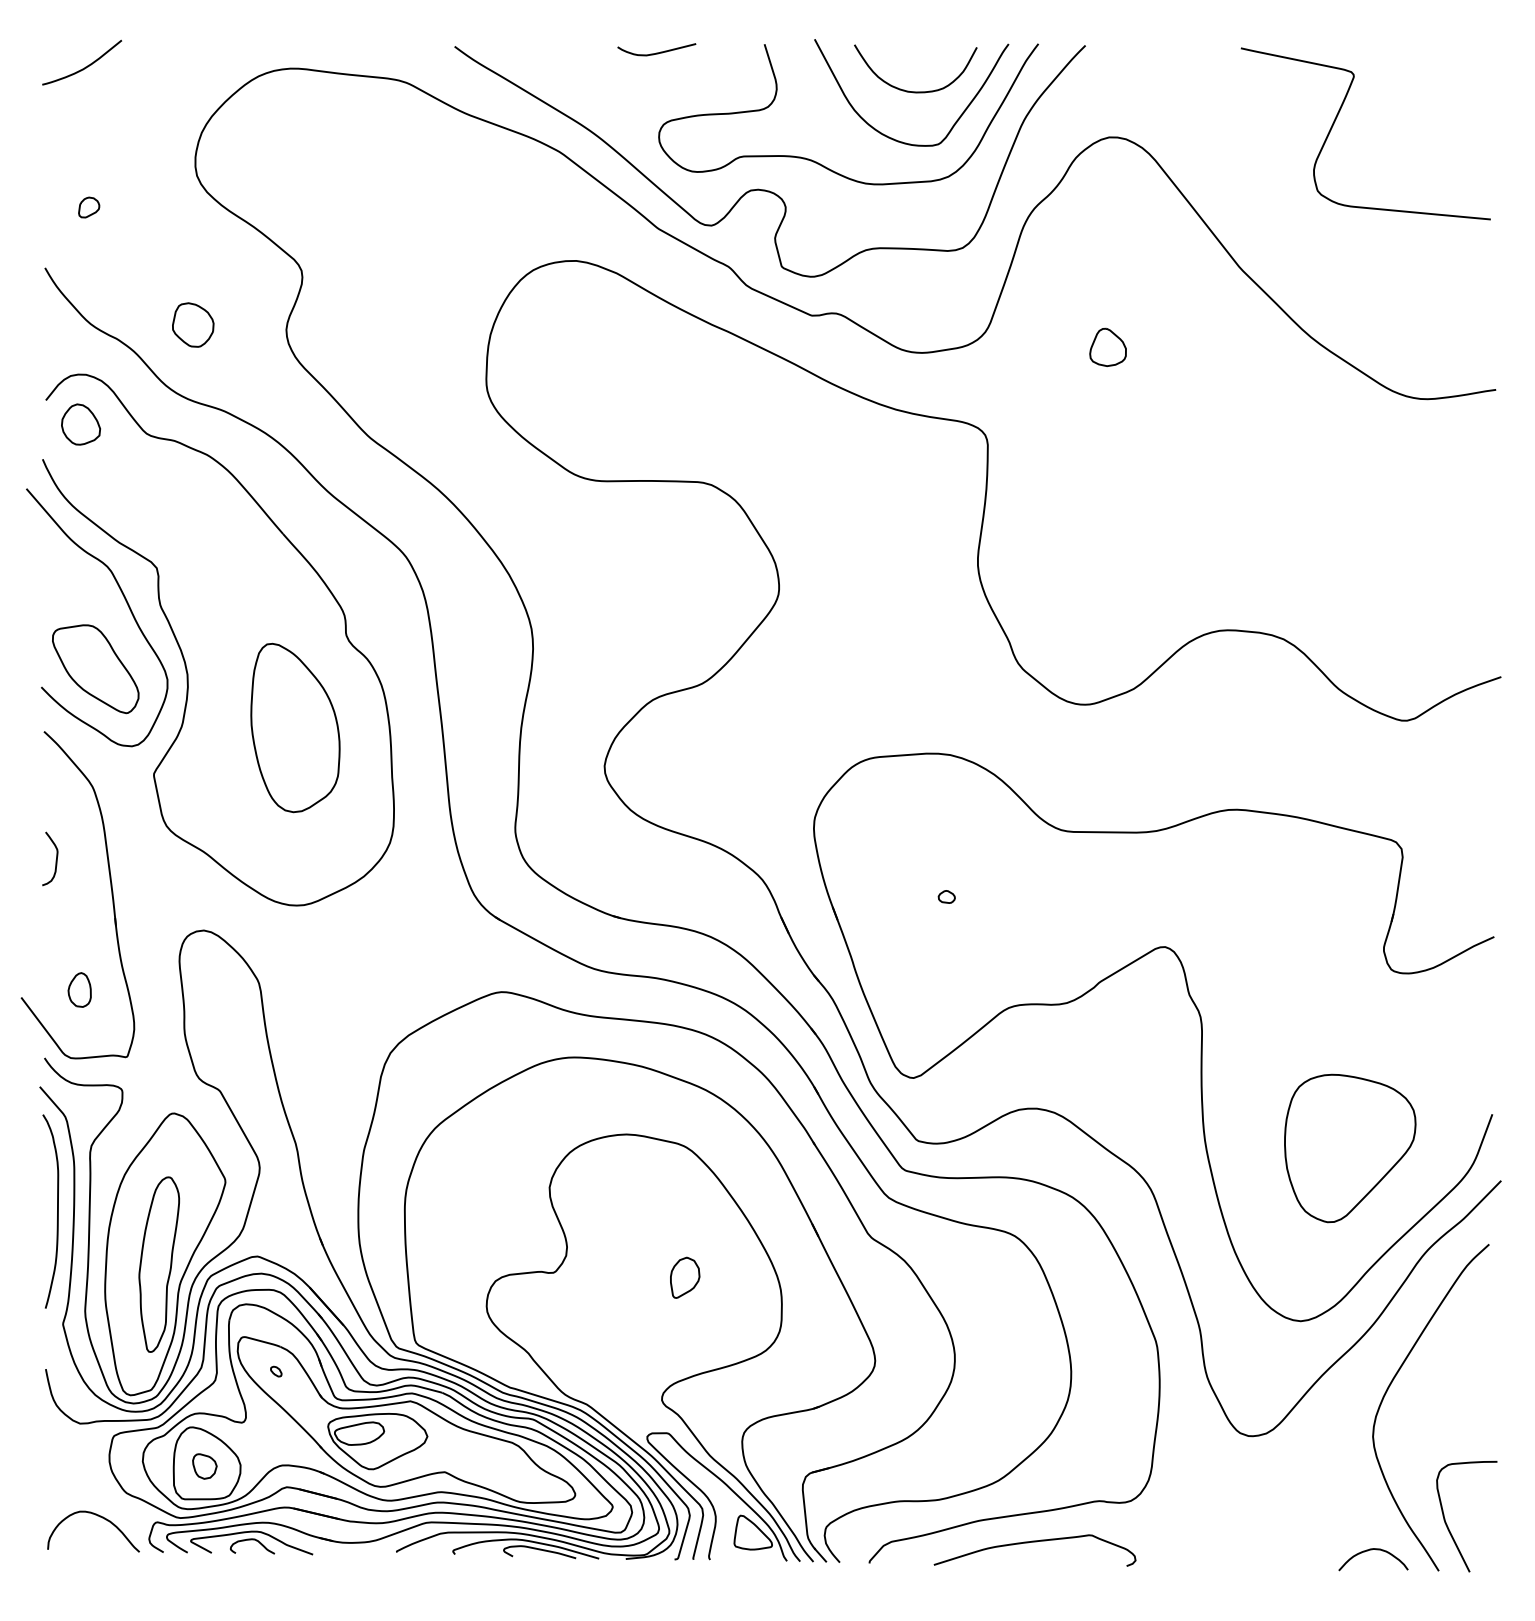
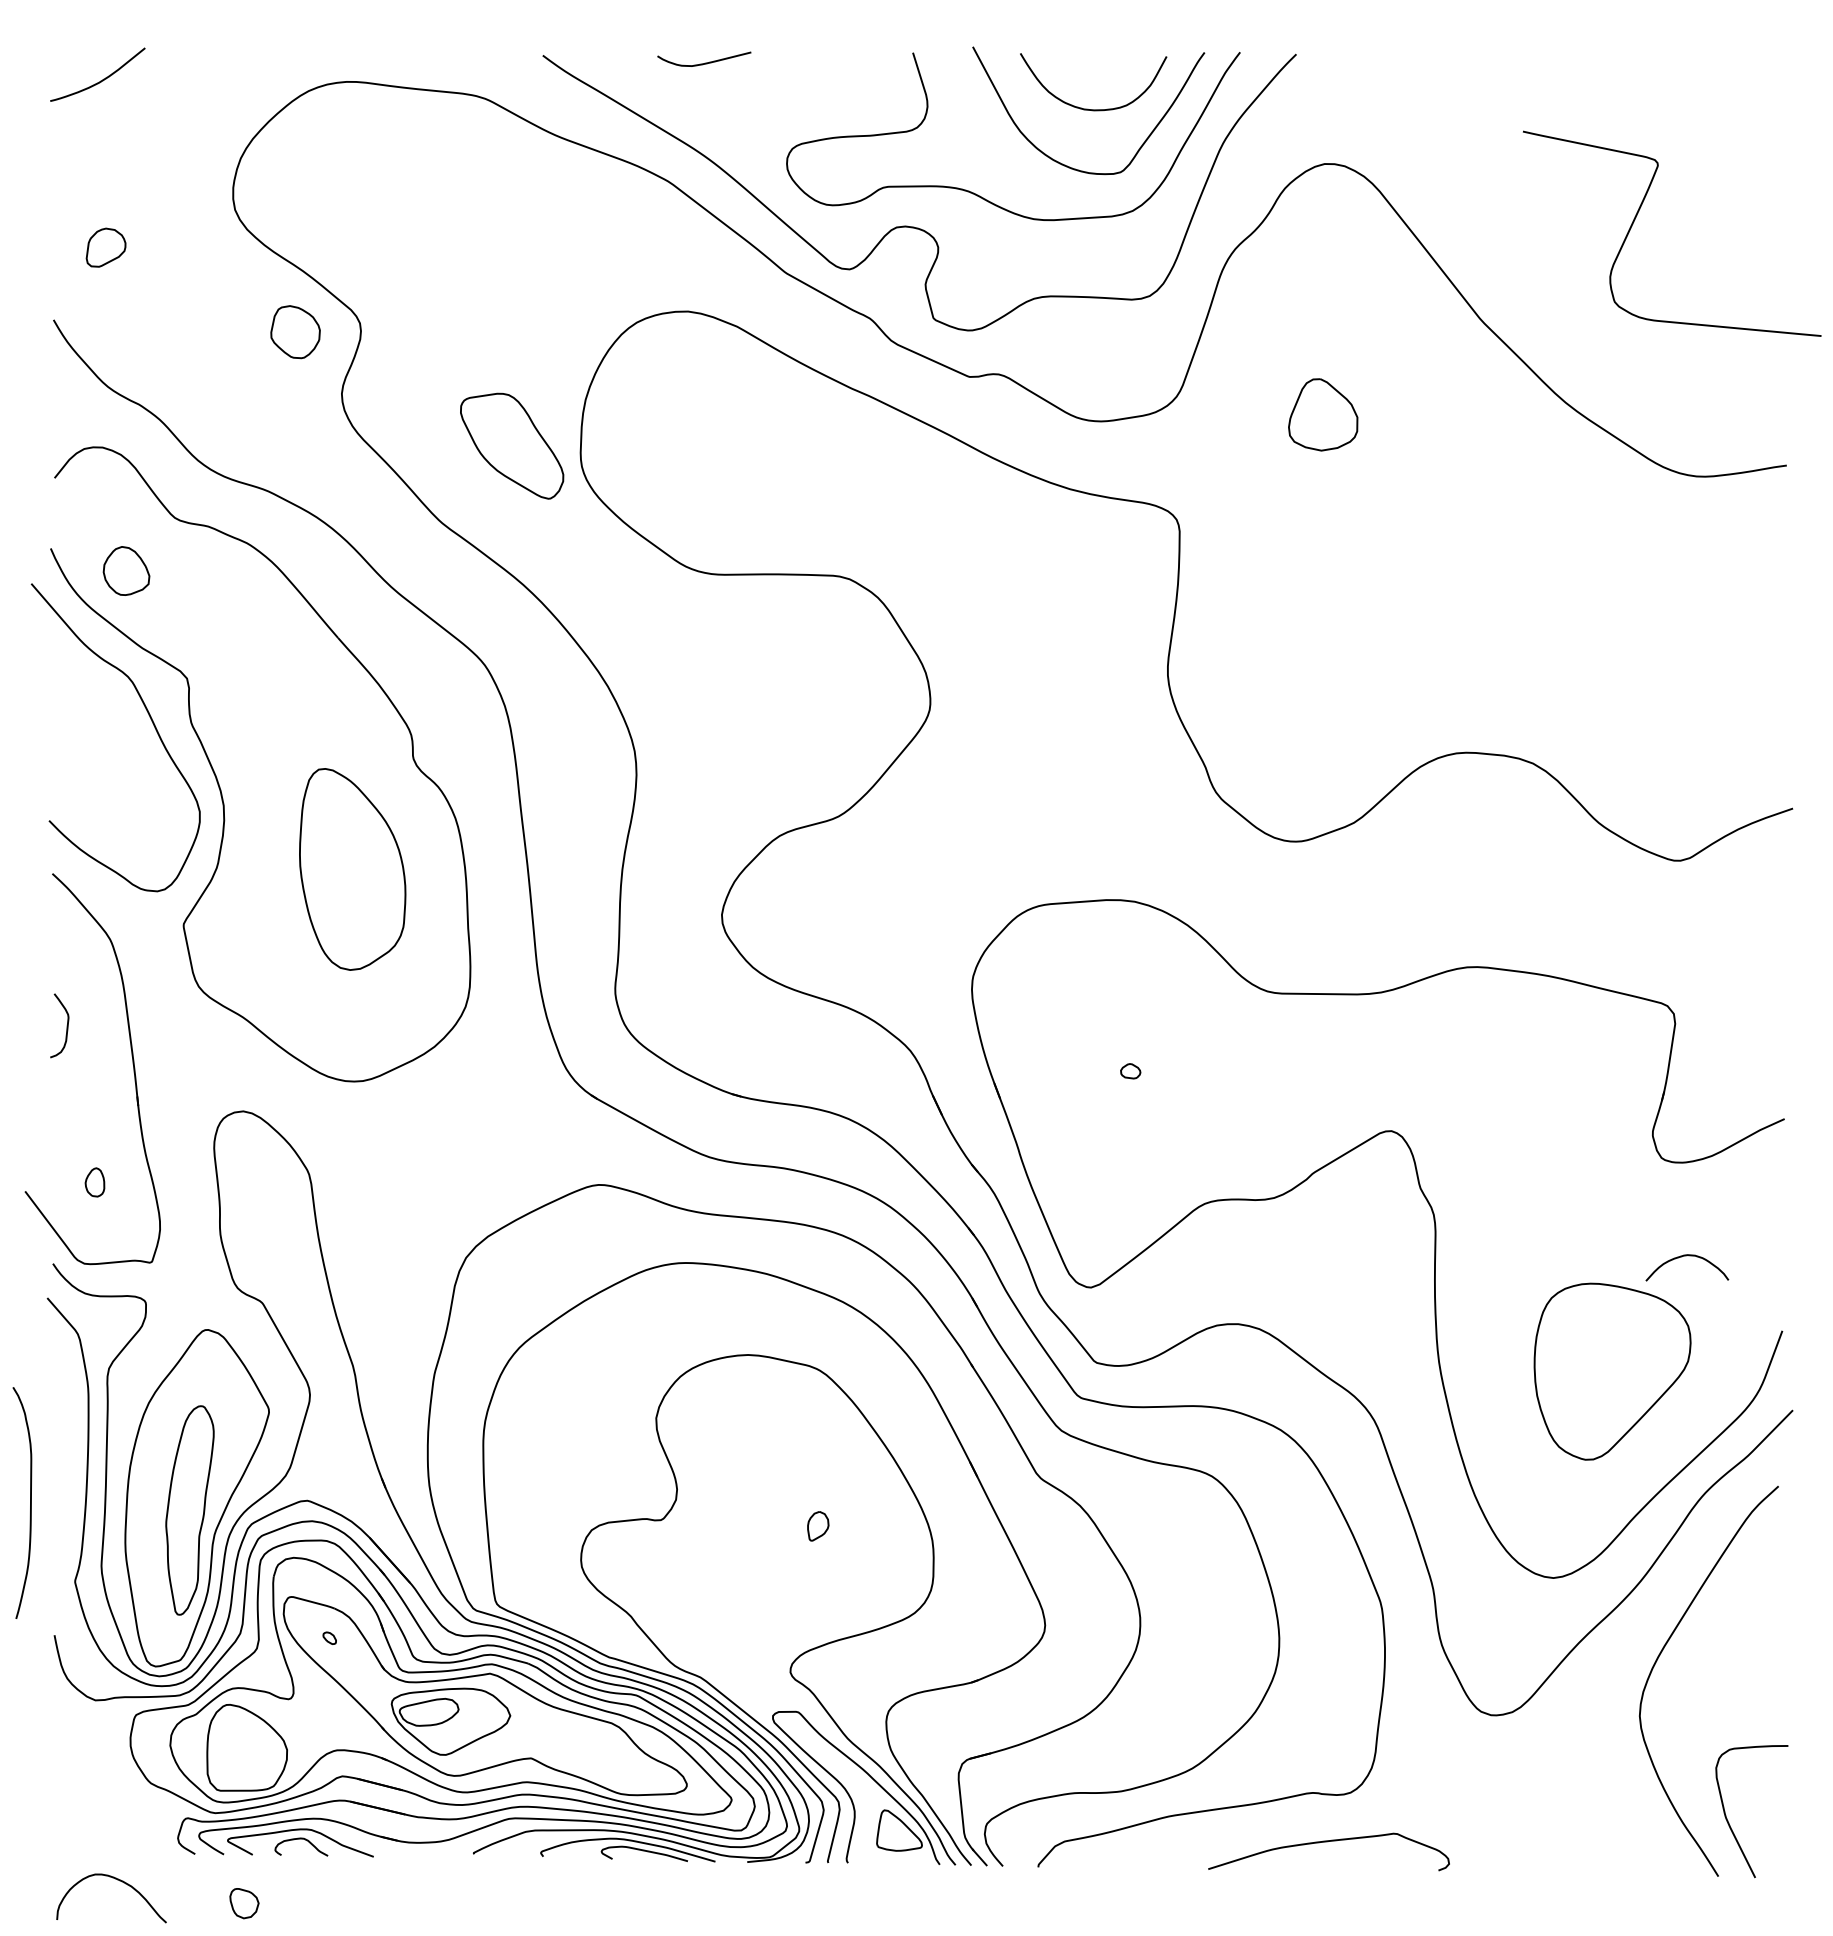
curve: (657, 52) -> (705, 62), moved
curve: (1336, 118) -> (1637, 215), moved
part: (89, 207) -> (106, 247), size x1.6
part: (193, 325) -> (295, 332), moved
part: (1108, 347) -> (1323, 414), size x1.6
part: (80, 424) -> (126, 570), moved
part: (96, 668) -> (512, 445), moved
part: (79, 990) -> (94, 1182), size x0.7
curve: (57, 1211) -> (30, 1502), moved
part: (685, 1278) -> (818, 1526), size x0.6
part: (204, 1466) -> (244, 1903), moved
curve: (100, 1517) -> (119, 1881), moved
curve: (1033, 1542) -> (1327, 1842), moved
curve: (1372, 1550) -> (1686, 1256), moved

